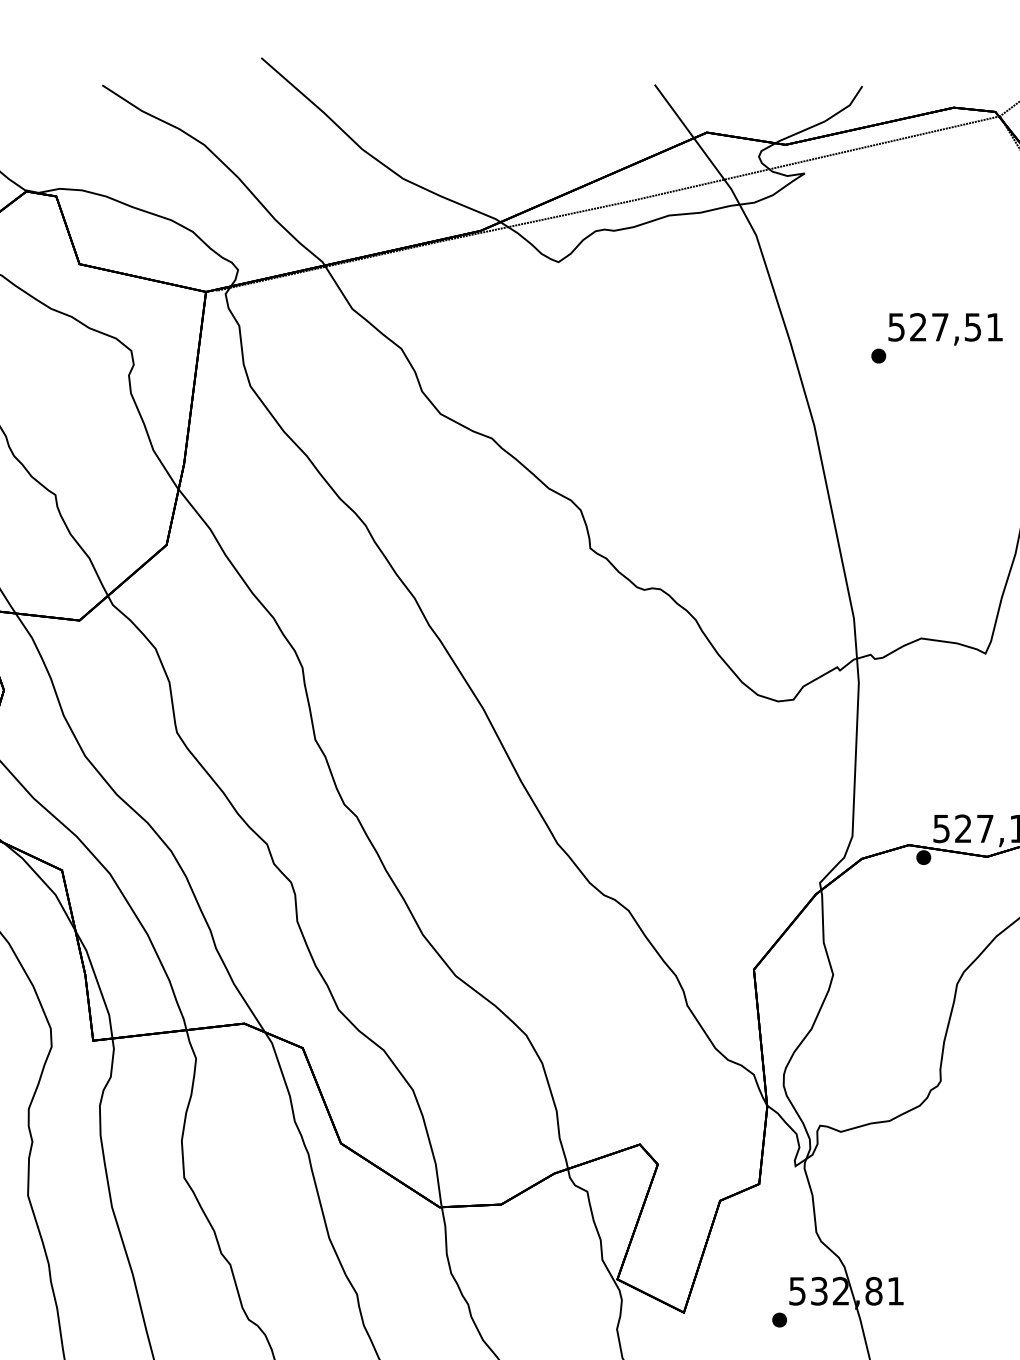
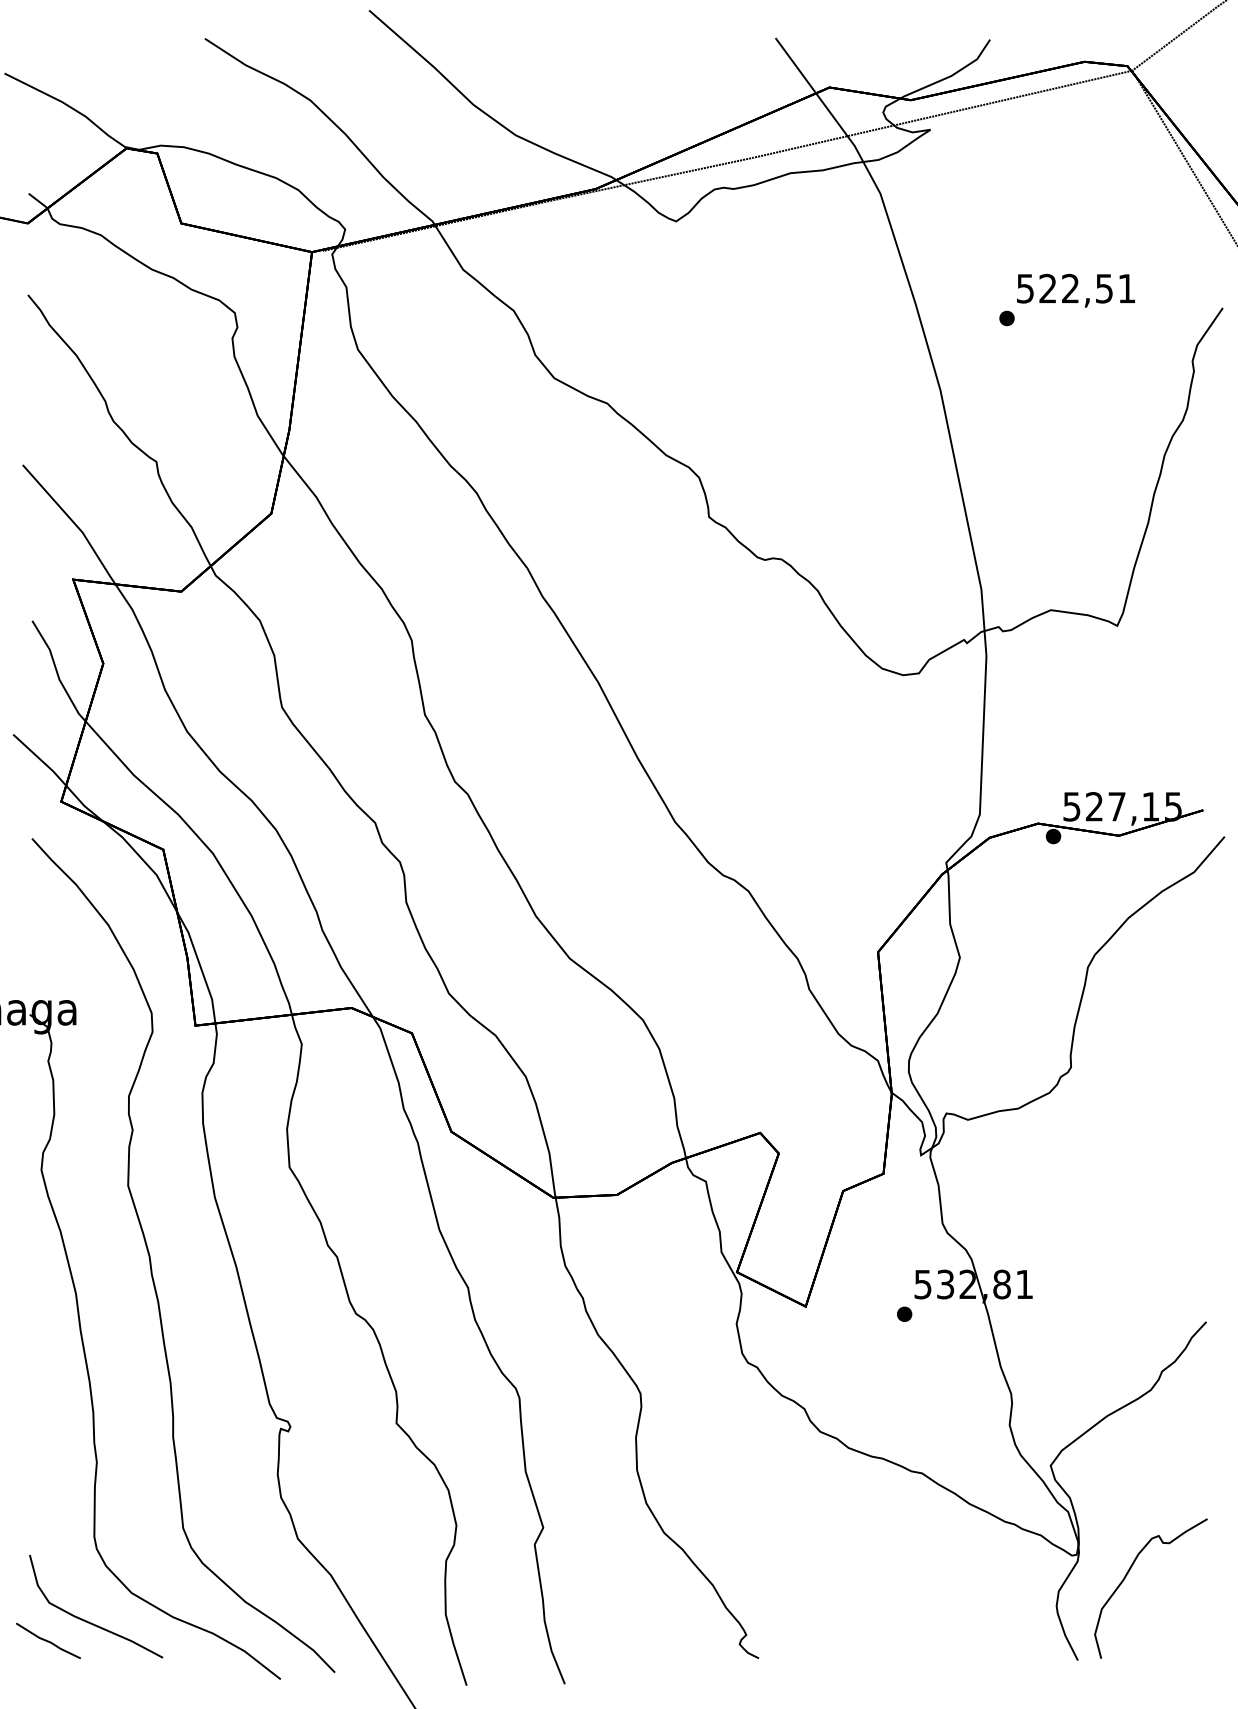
text: (940, 327) -> (1070, 288), 527,51 -> 522,51

